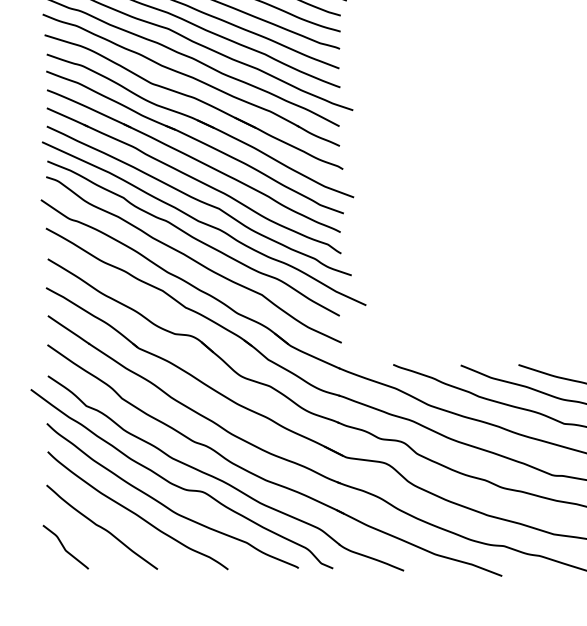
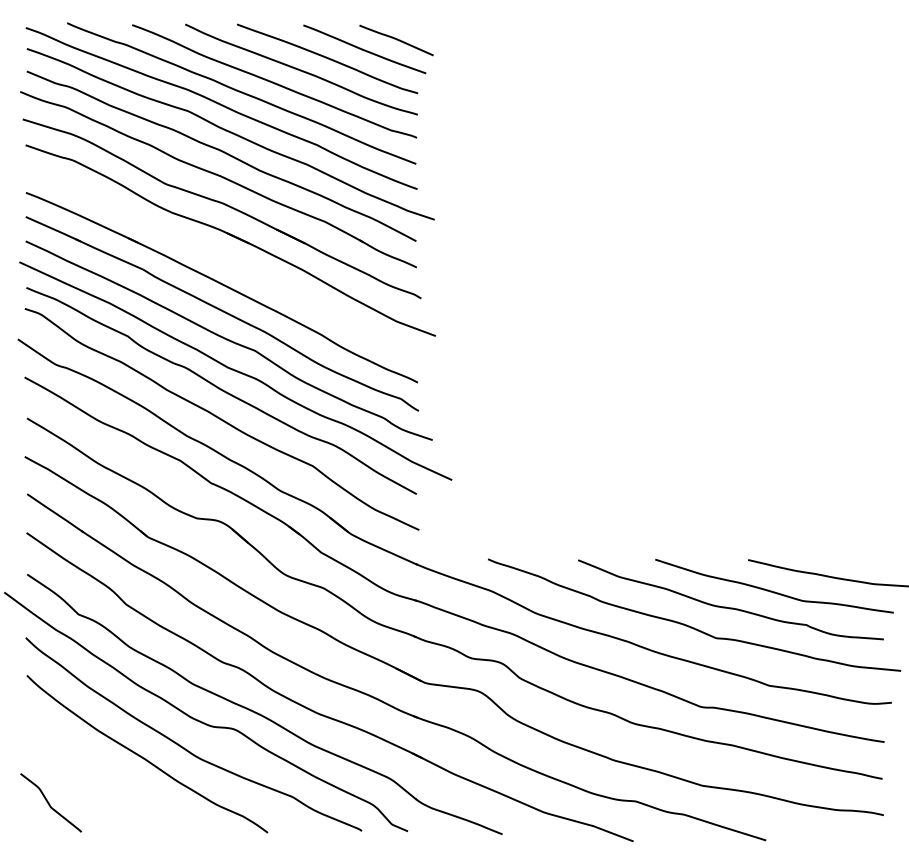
part: (195, 142) -> (223, 262), removed
curve: (102, 527) -> (99, 776), removed

